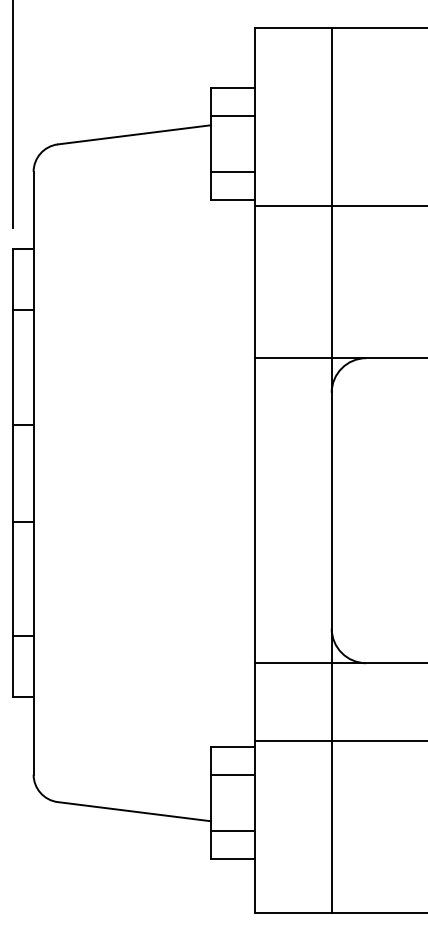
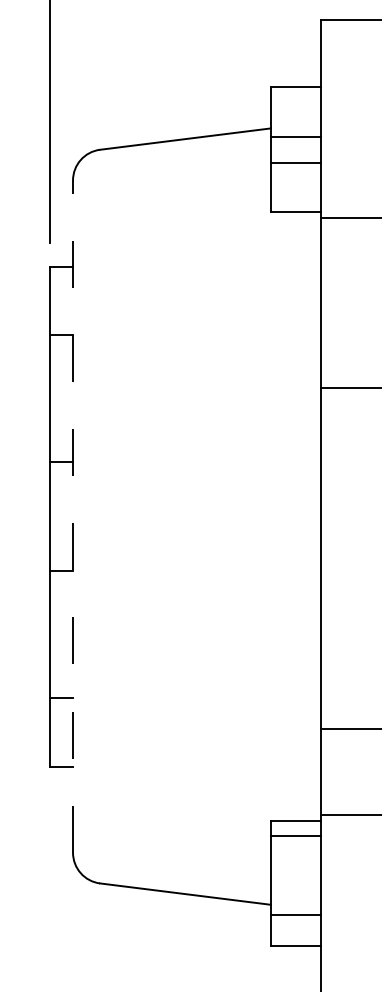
line: (233, 115) -> (296, 136), moved
line: (233, 171) -> (296, 162), moved
line: (33, 472) -> (72, 515), solid -> dashed
line: (233, 774) -> (296, 835), moved

